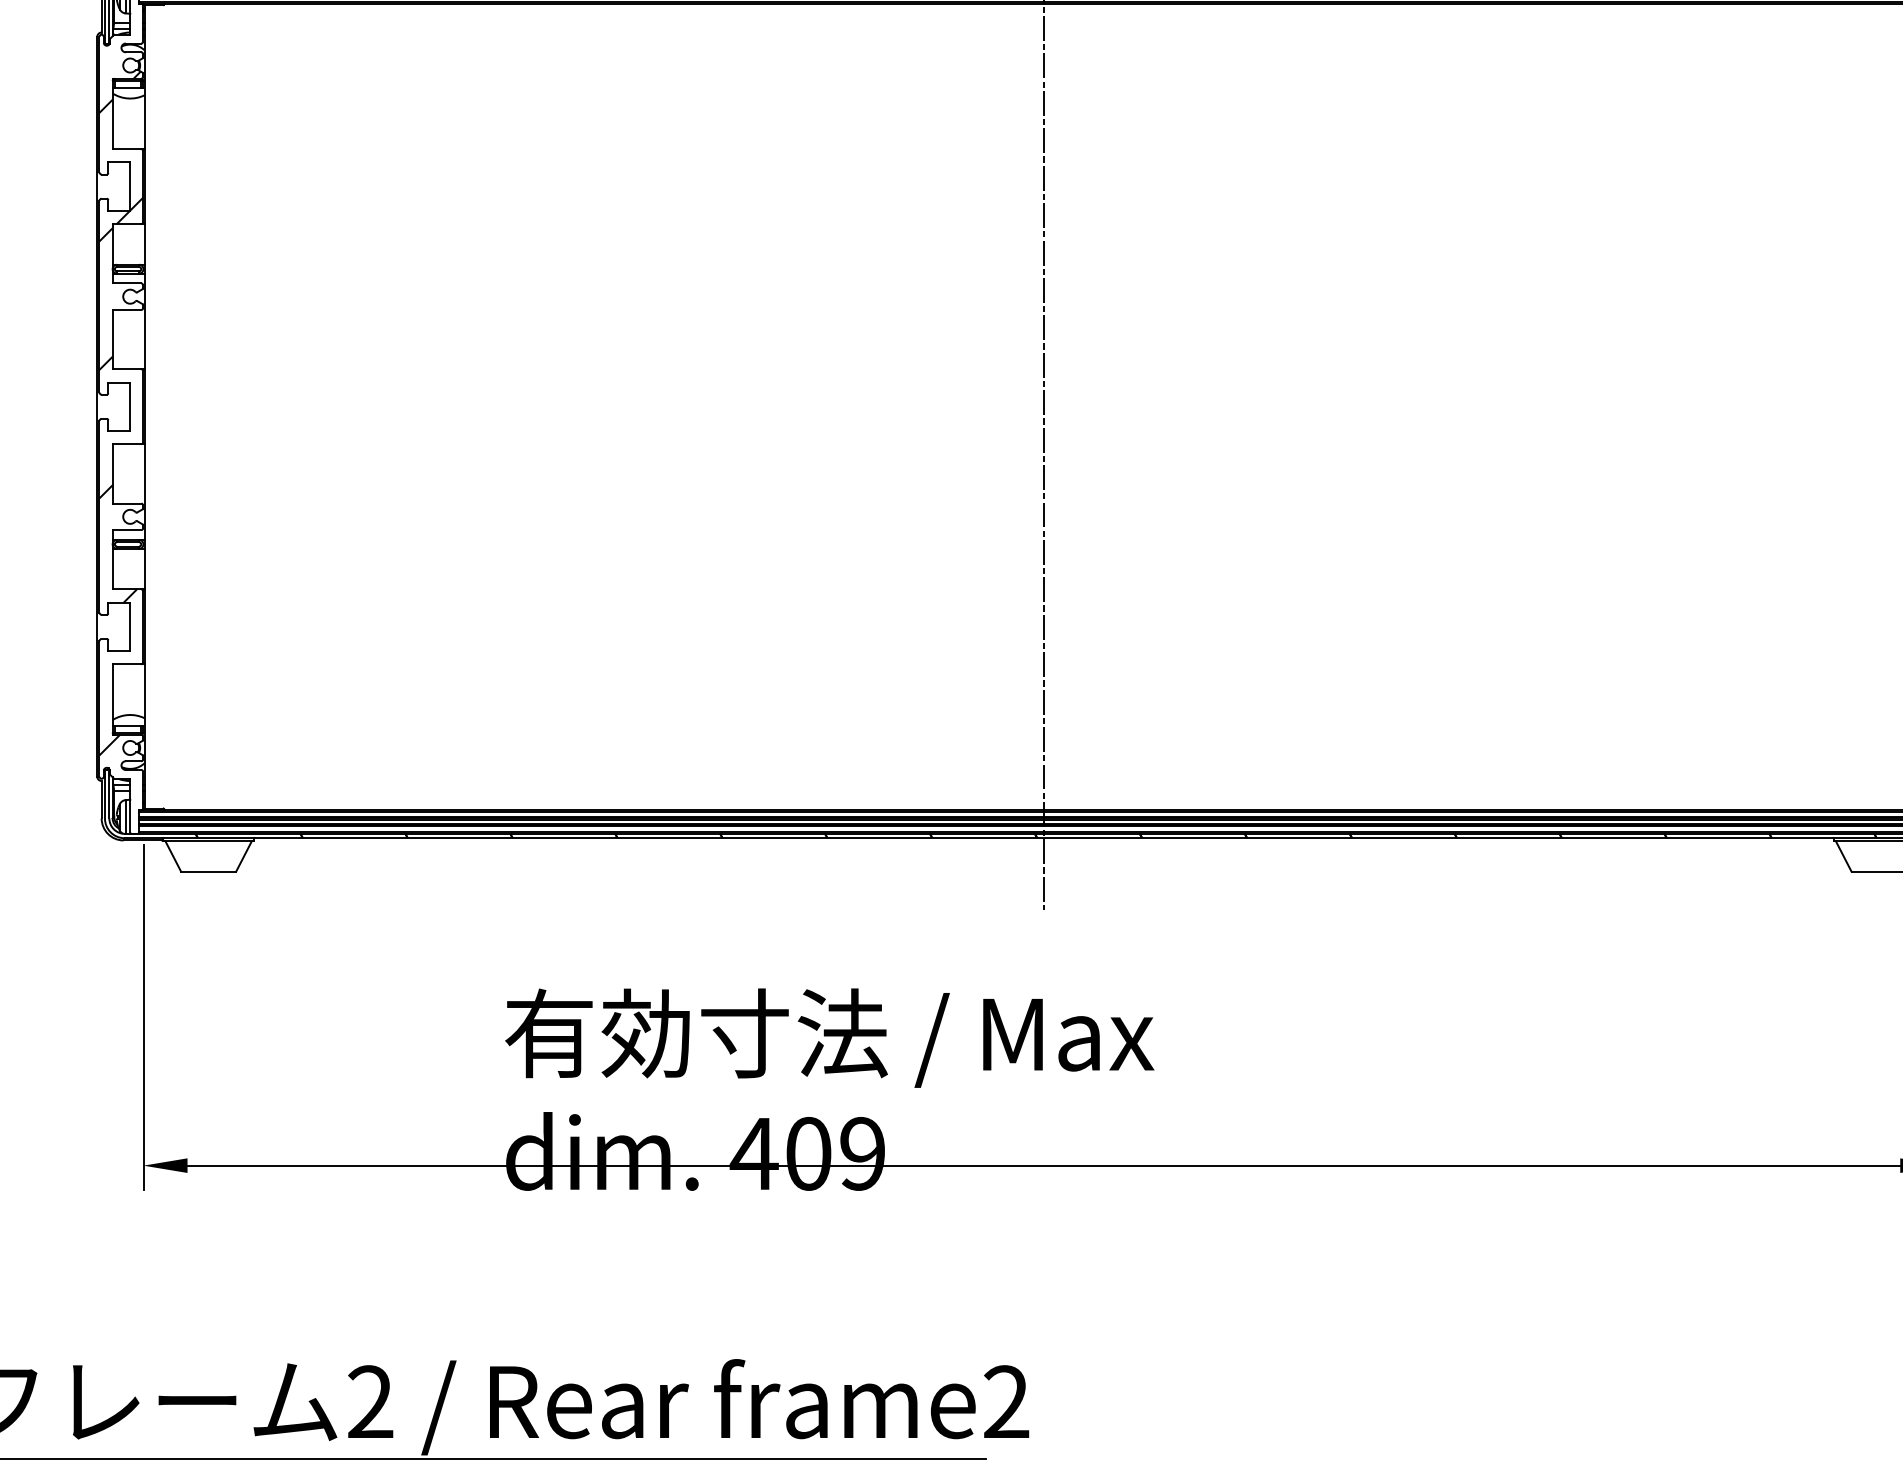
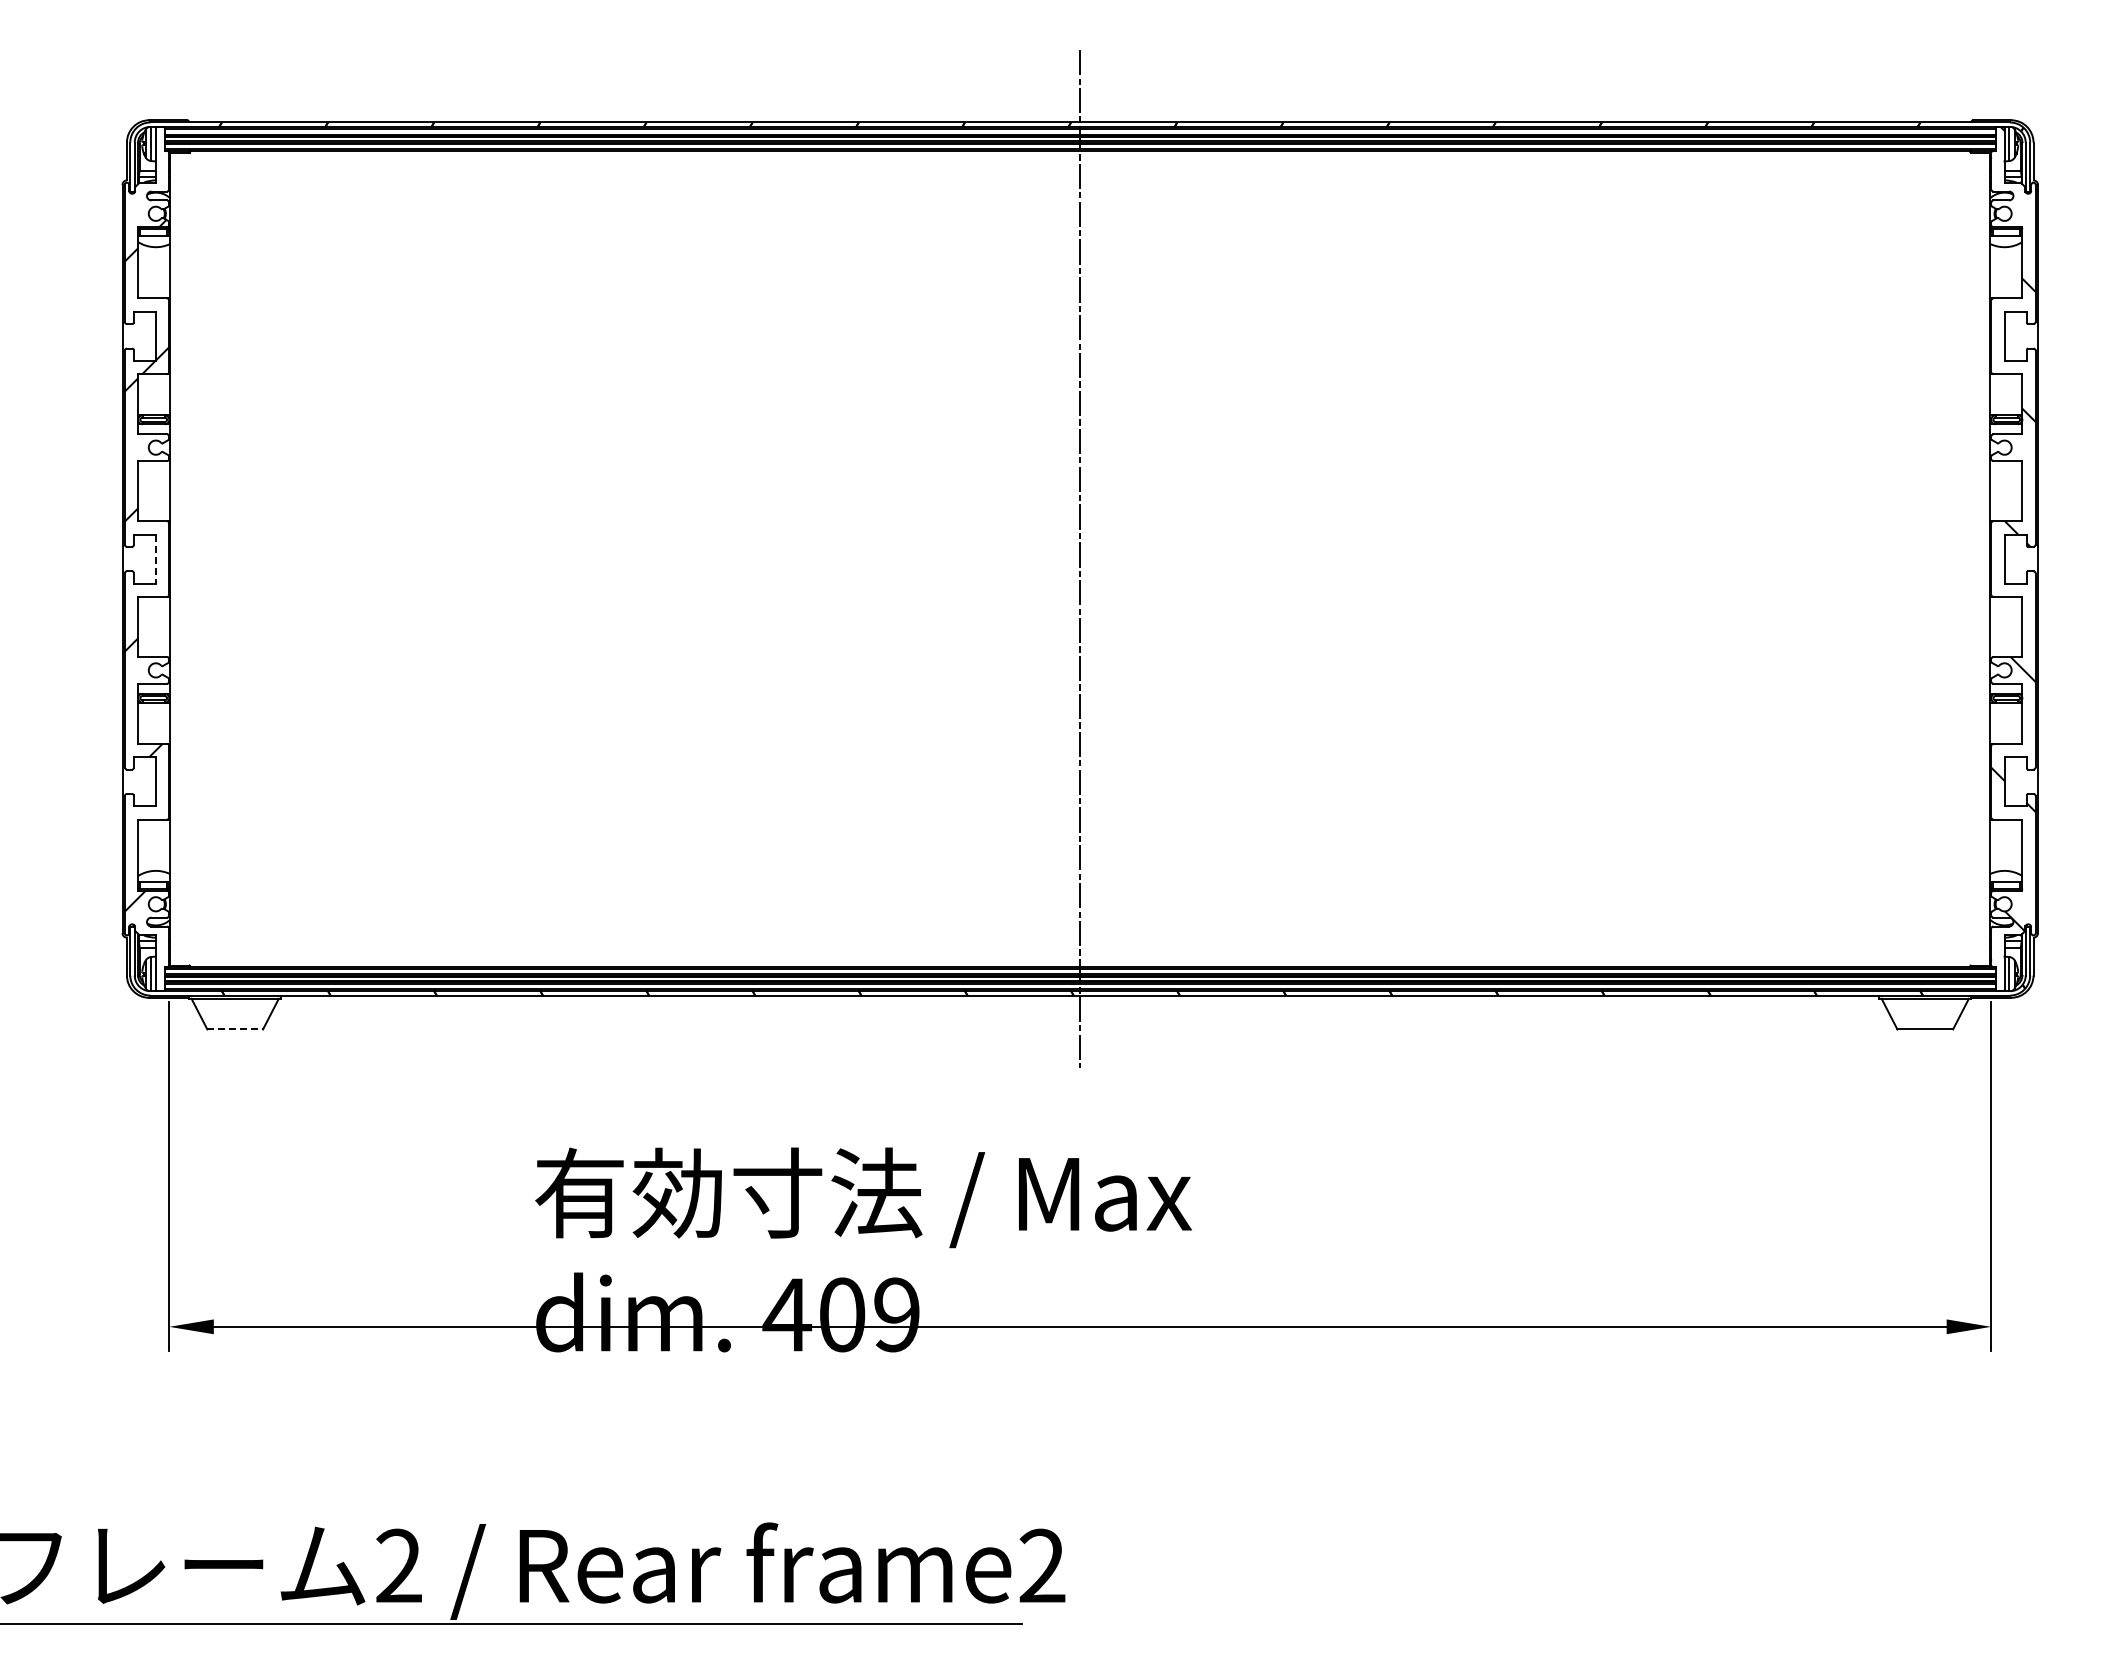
line: (129, 407) -> (155, 559), solid -> dashed
line: (208, 871) -> (235, 1029), solid -> dashed

